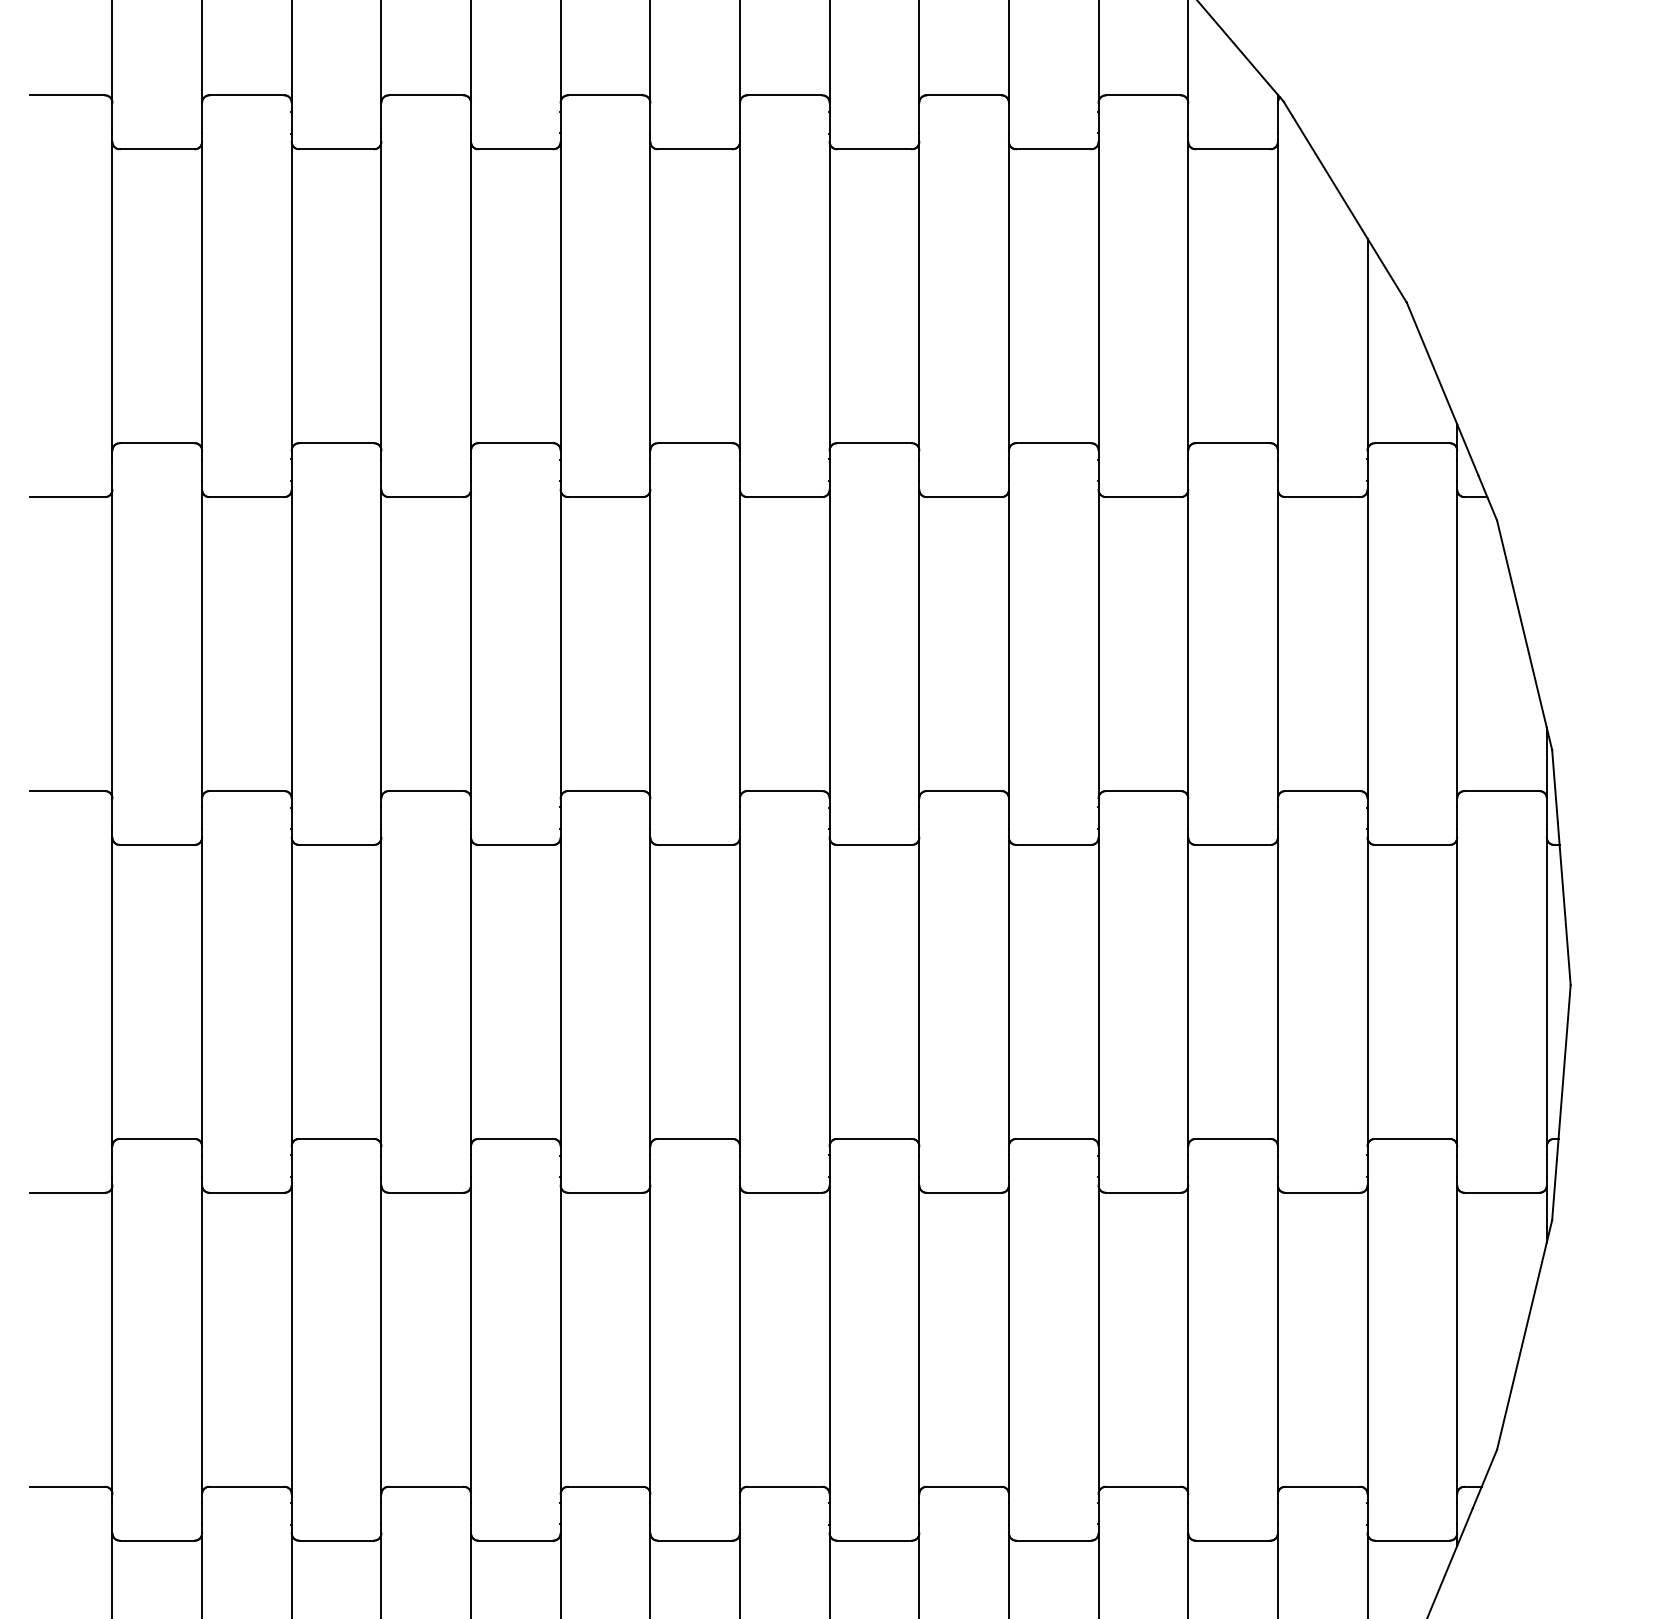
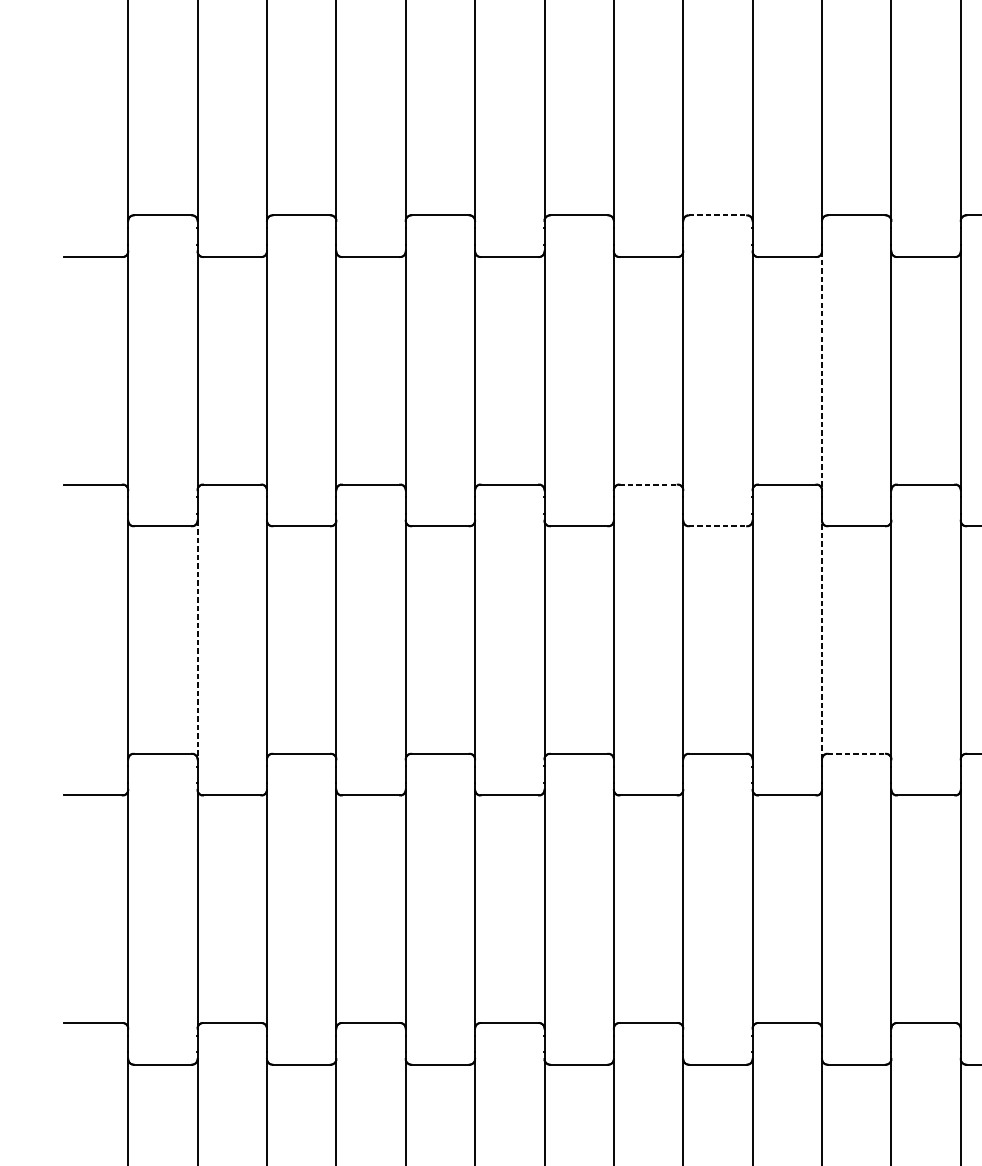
line: (874, 443) -> (717, 215), solid -> dashed
line: (1008, 644) -> (821, 371), solid -> dashed
line: (784, 791) -> (648, 484), solid -> dashed
line: (874, 844) -> (717, 525), solid -> dashed
line: (1008, 991) -> (821, 639), solid -> dashed
line: (202, 992) -> (197, 640), solid -> dashed
line: (1053, 1138) -> (856, 753), solid -> dashed

